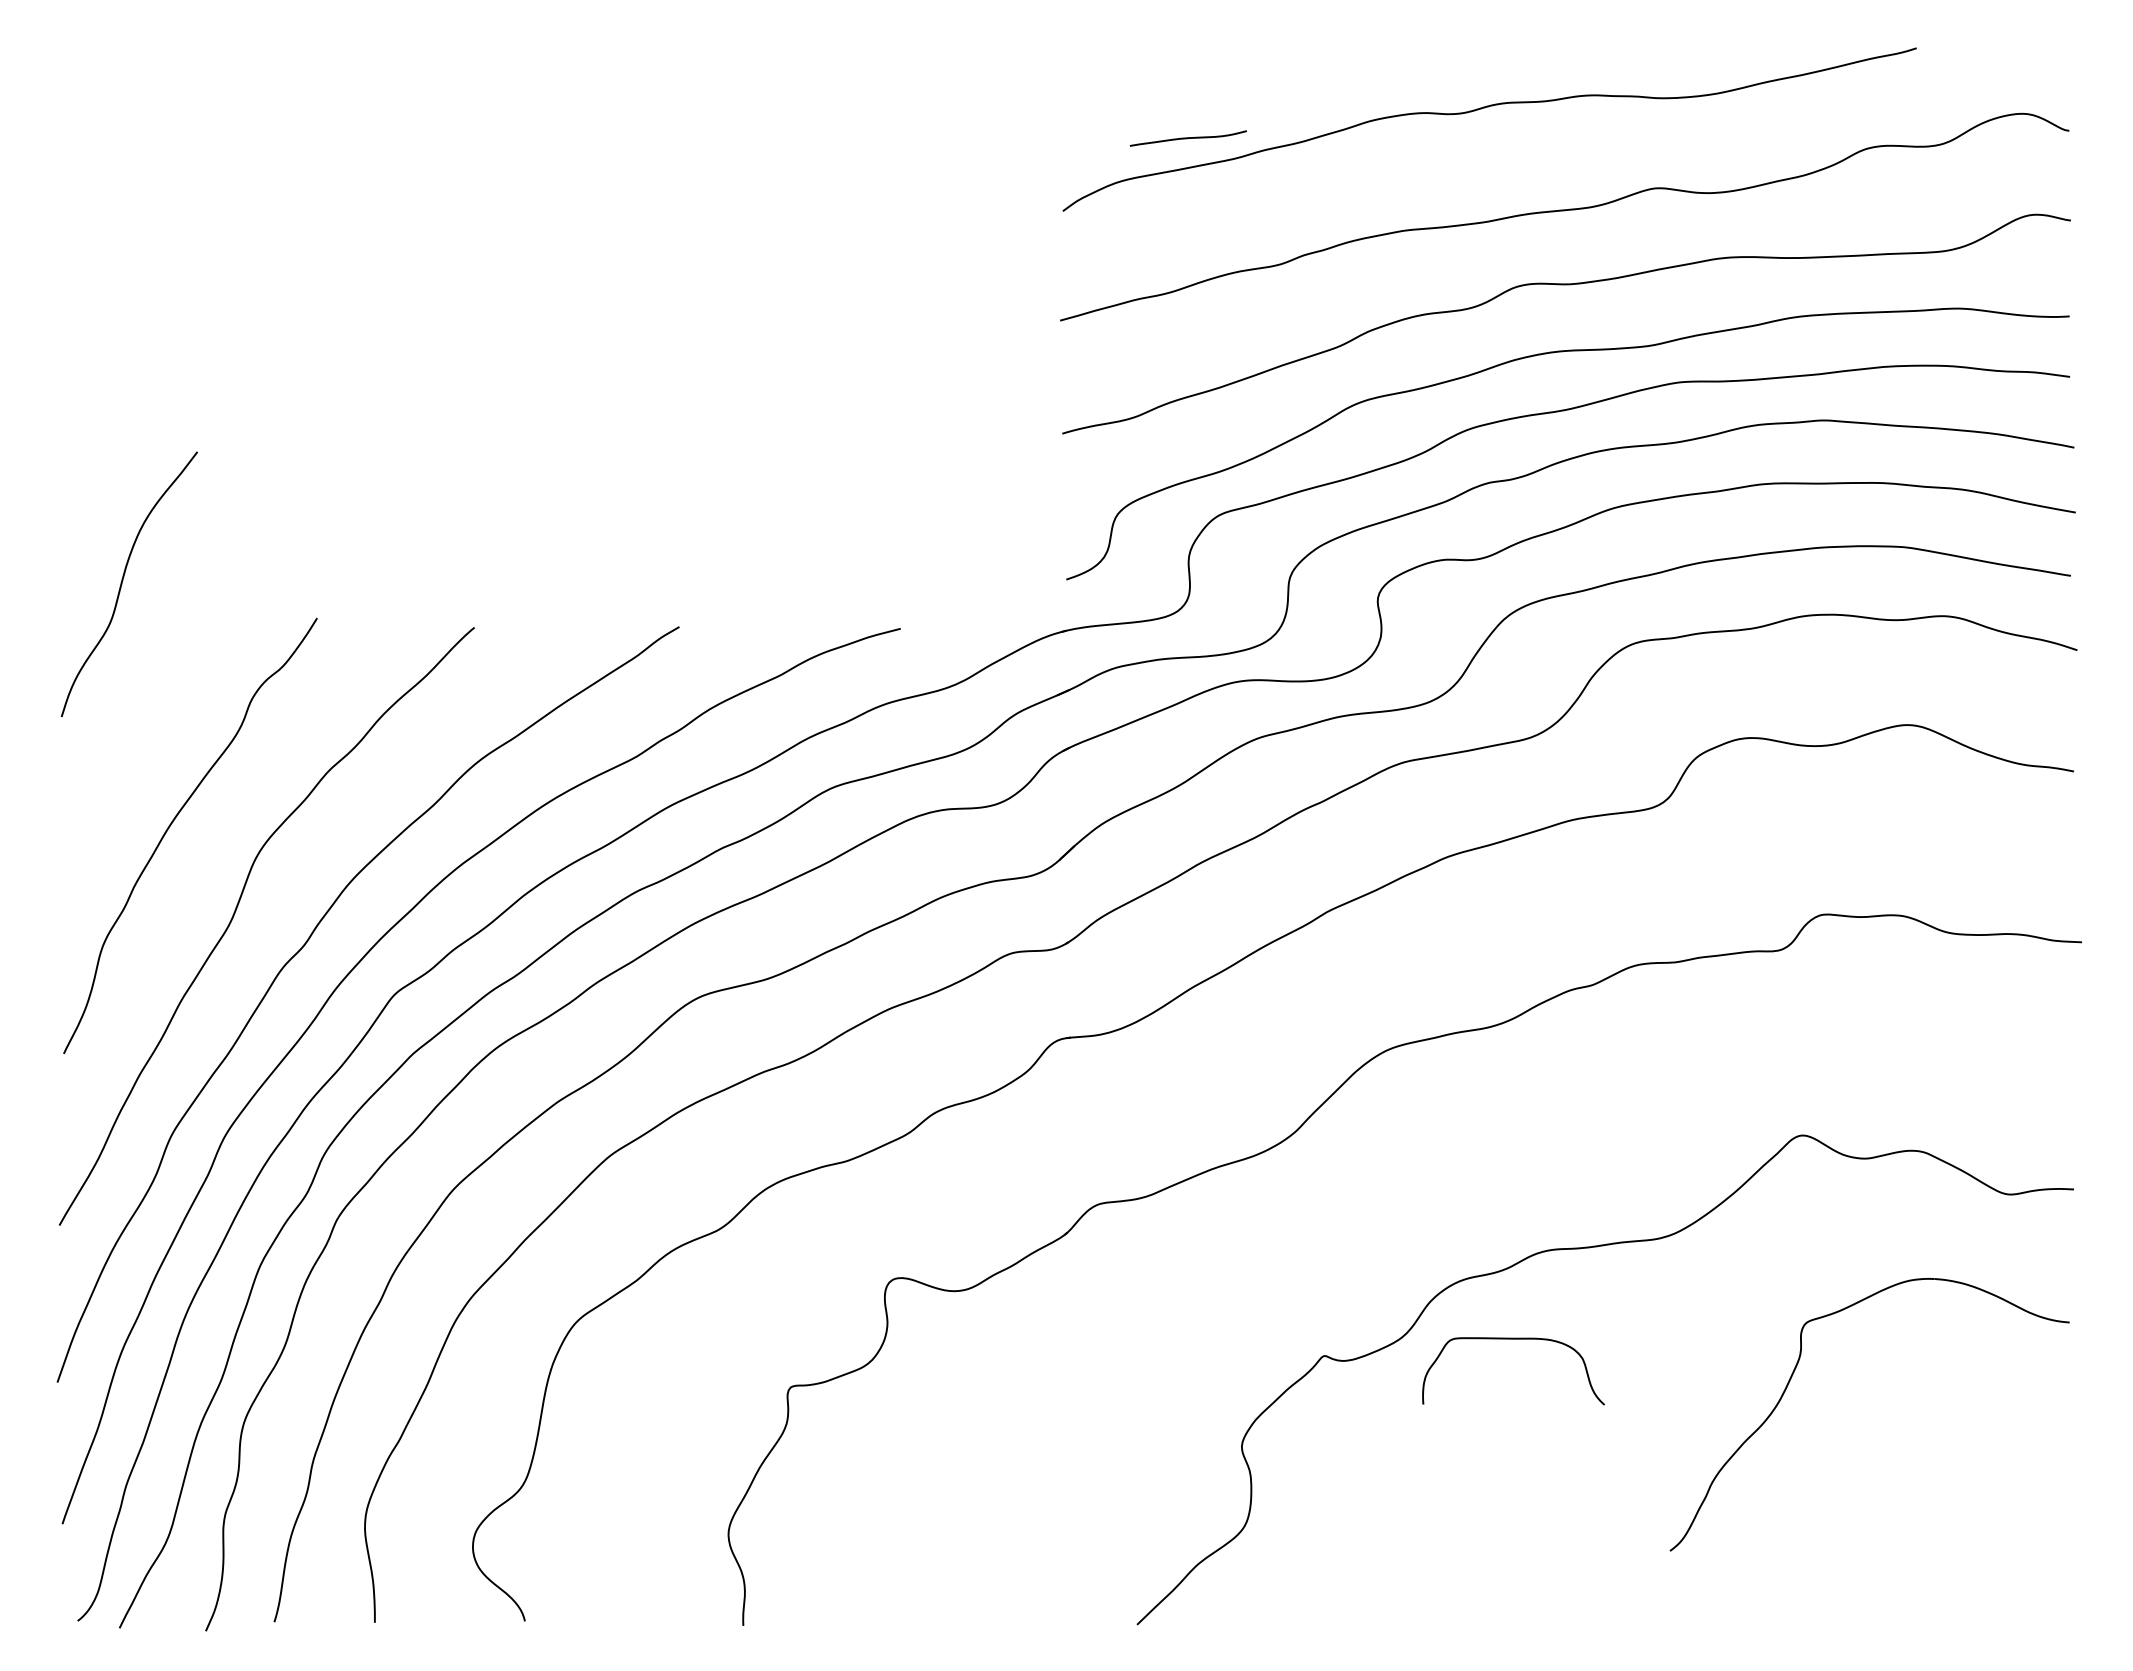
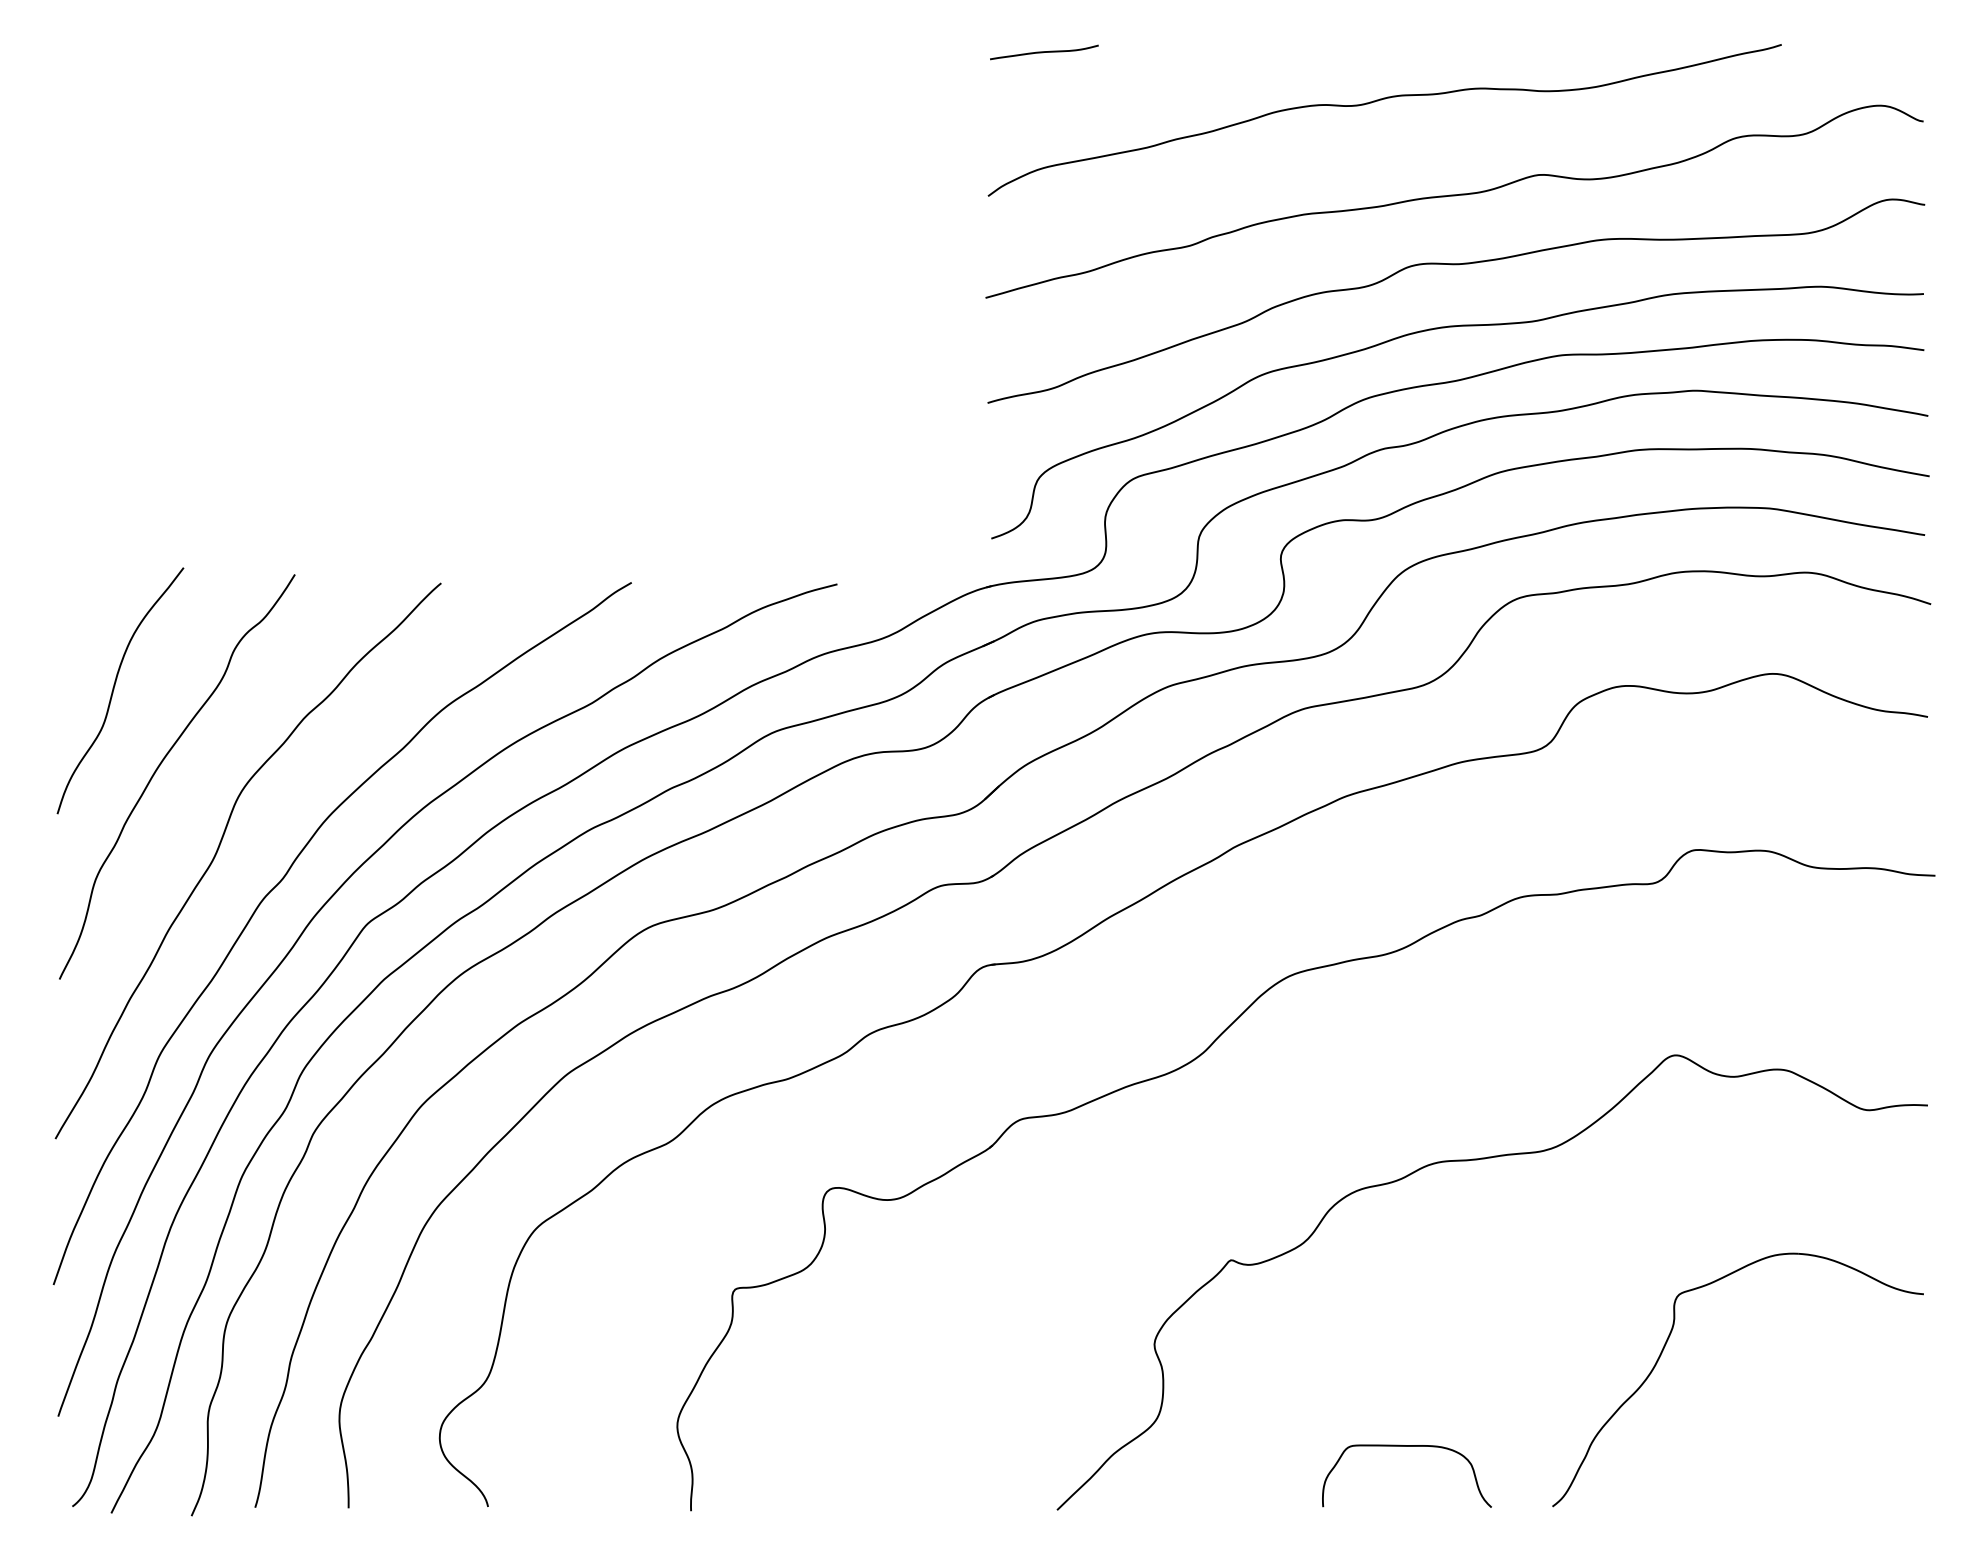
curve: (1187, 138) -> (1043, 52), moved
curve: (122, 584) -> (114, 690), moved
curve: (1513, 1339) -> (1406, 1446), moved
part: (1791, 1379) -> (1665, 1347), moved

